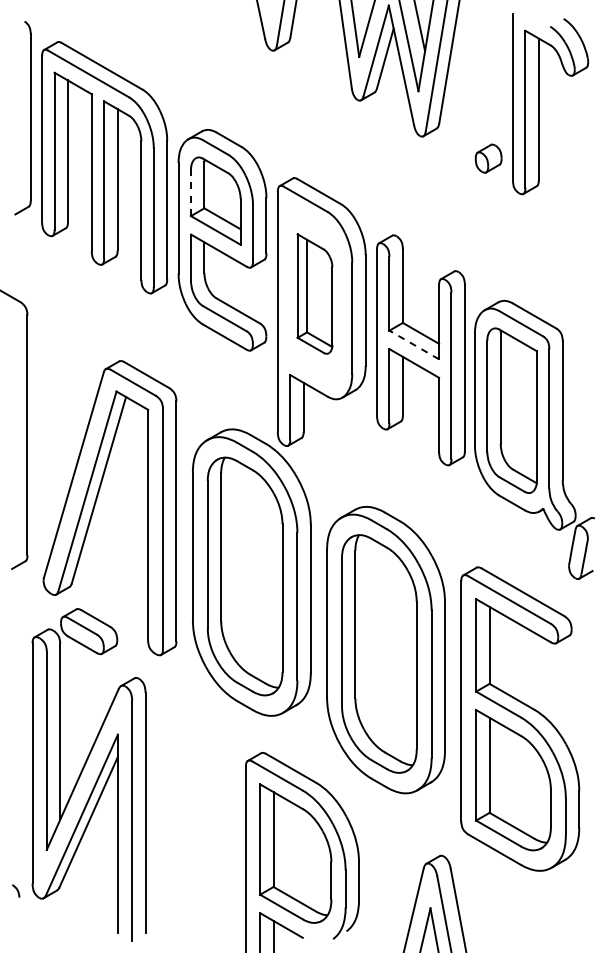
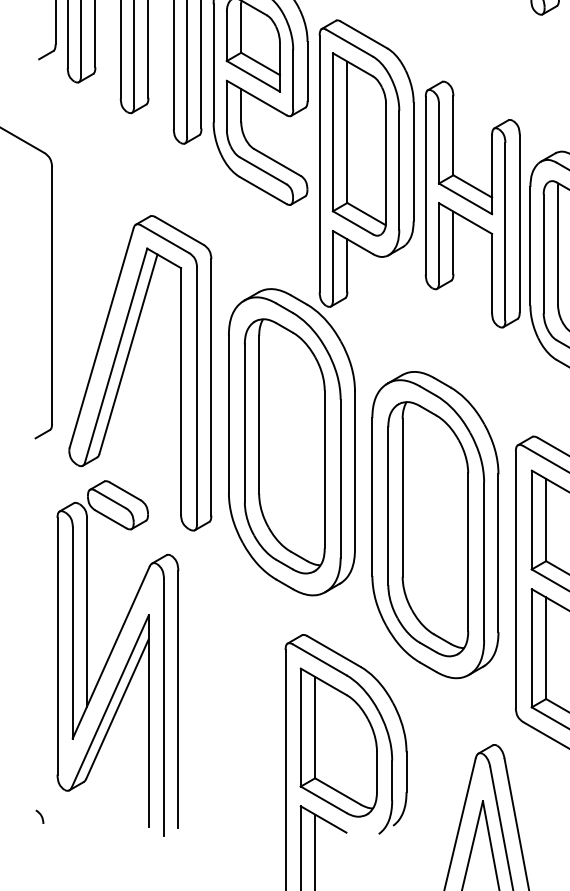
line: (191, 193) -> (227, 36), dashed -> solid
part: (314, 293) -> (358, 143), size x1.43
line: (414, 345) -> (465, 199), dashed -> solid
curve: (16, 890) -> (40, 816), moved

